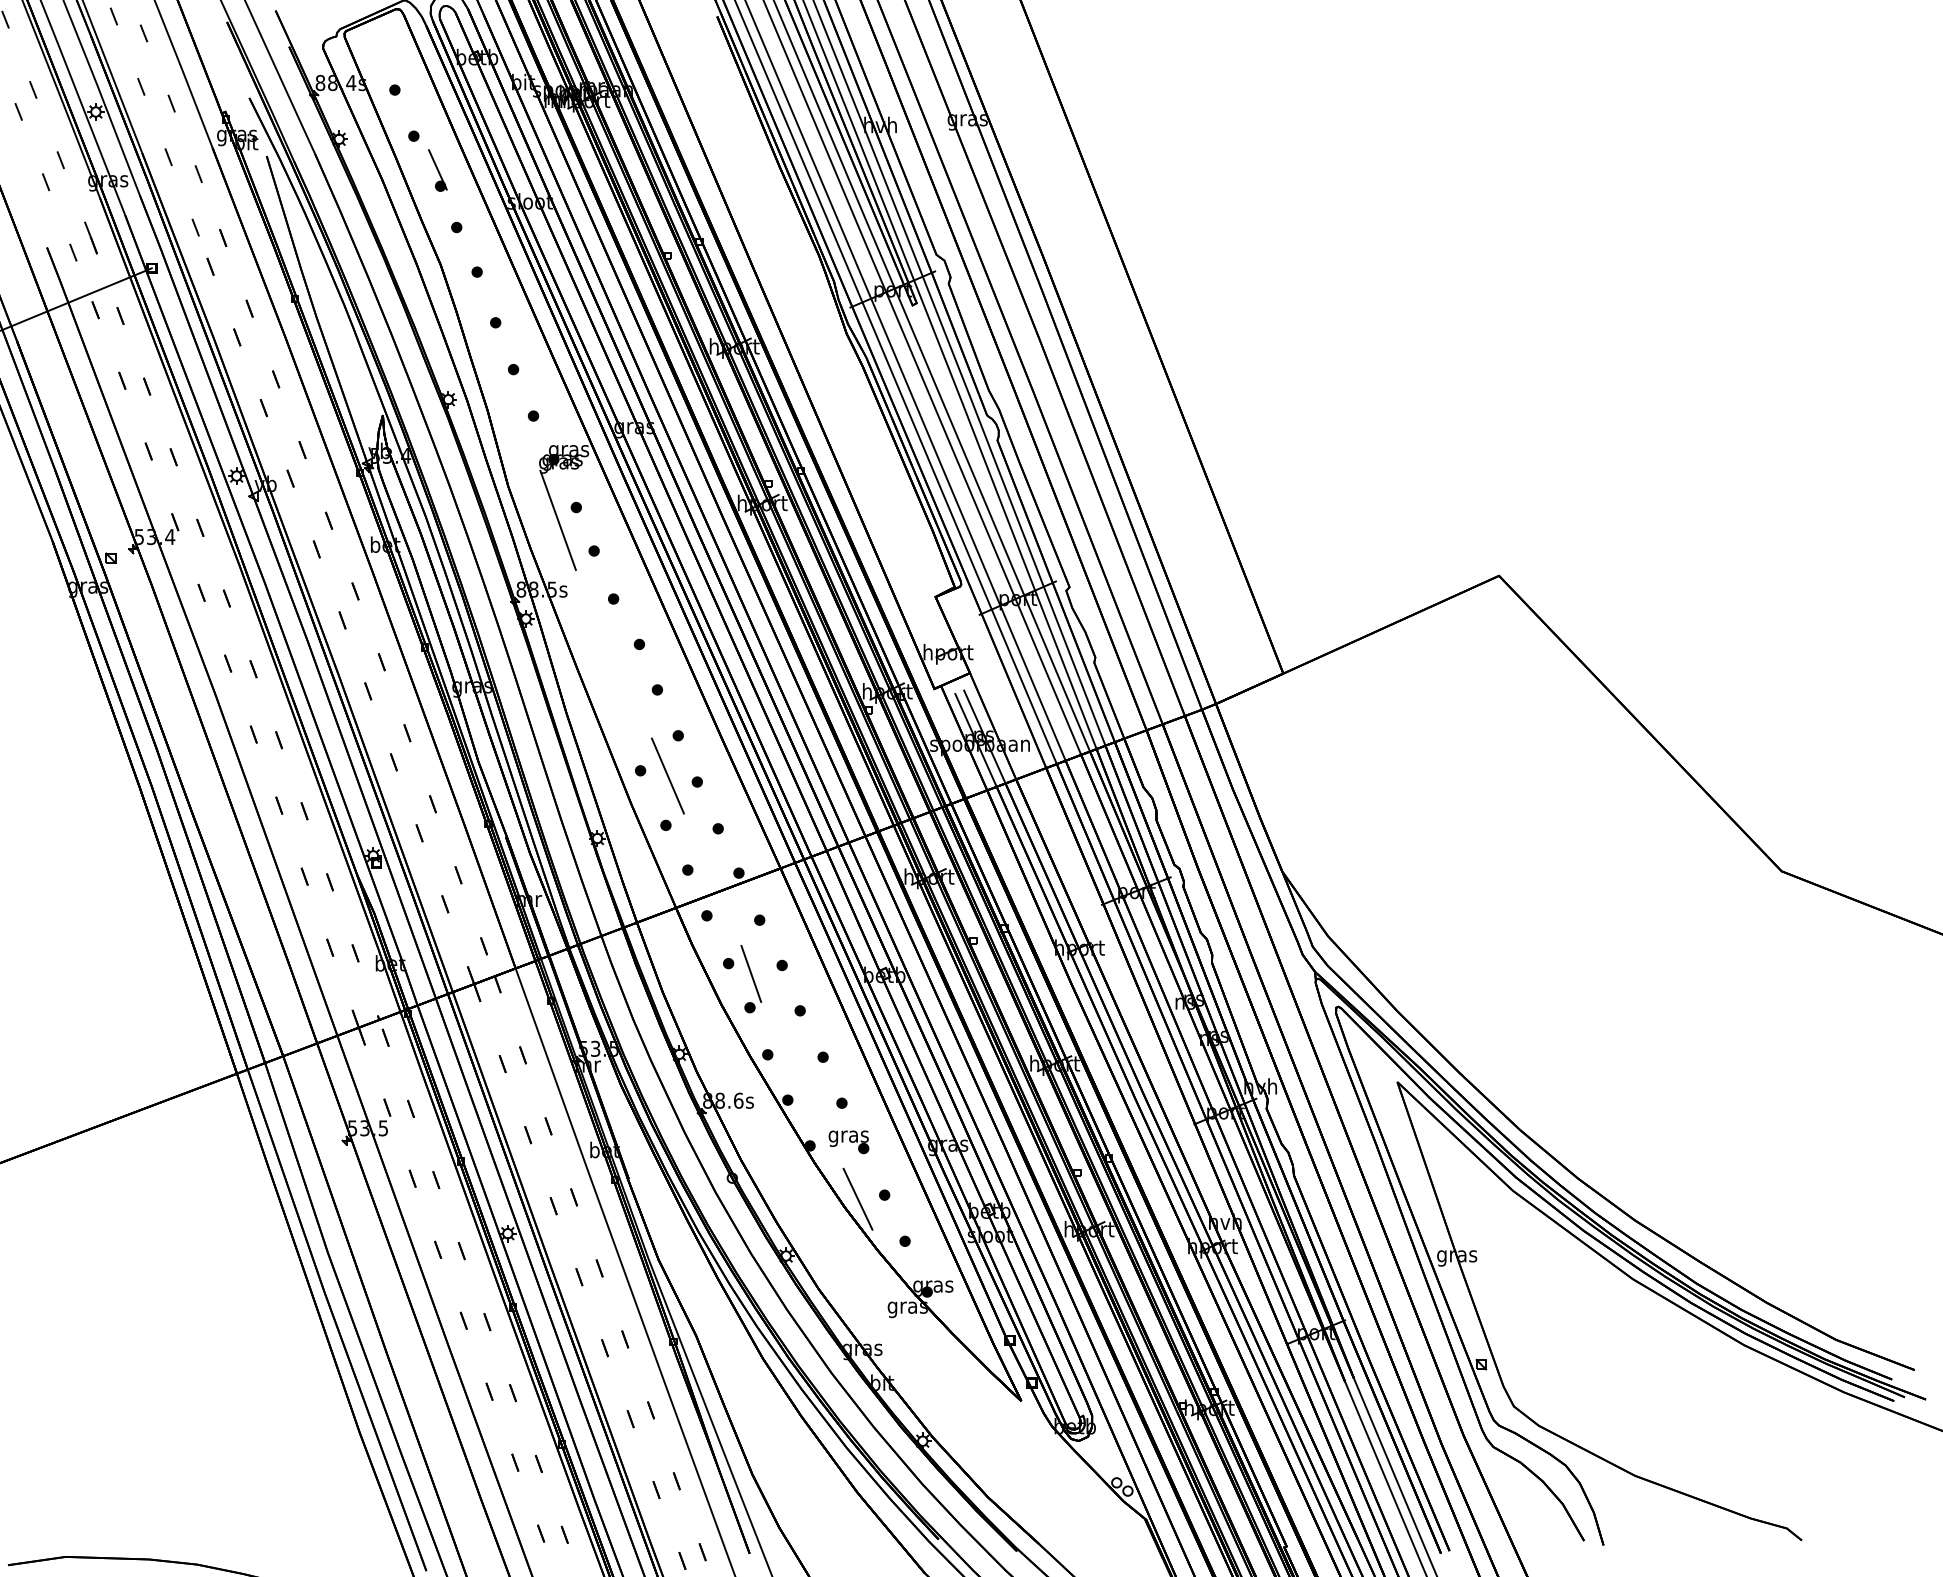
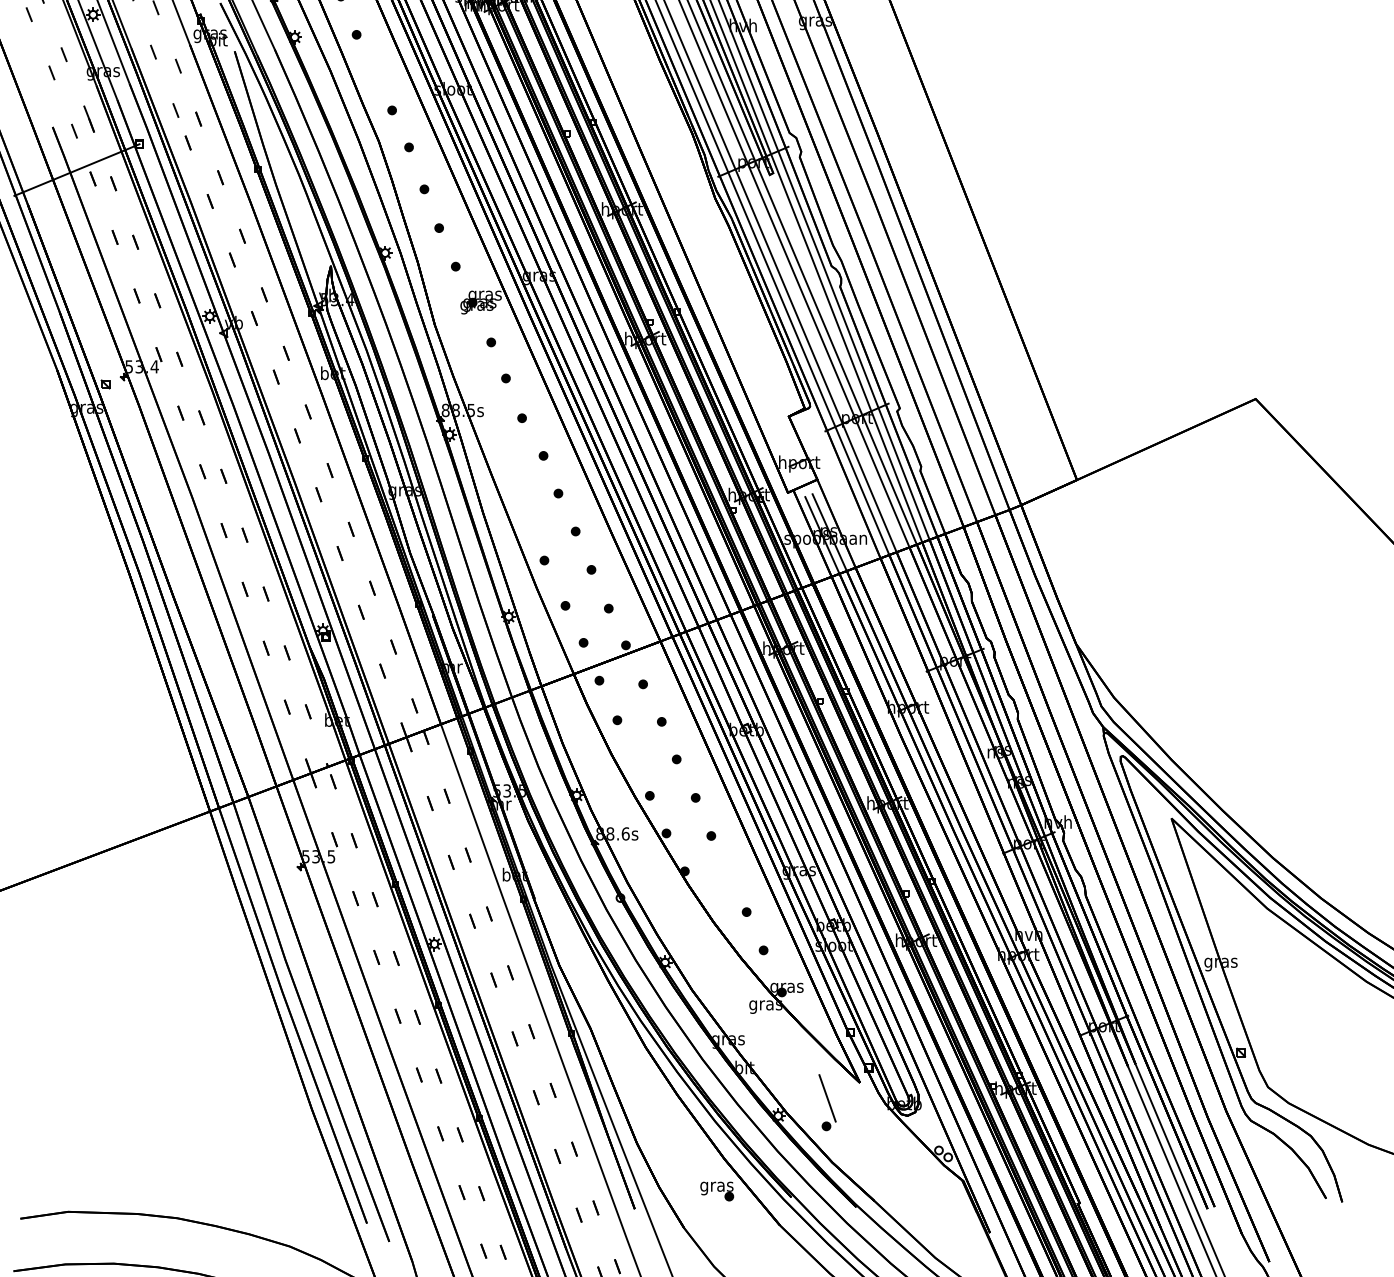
part: (437, 170) -> (376, 63), removed
line: (557, 519) -> (475, 352), removed
line: (667, 775) -> (566, 564), removed
part: (751, 979) -> (827, 1102), moved
part: (848, 1142) -> (716, 1191), moved
line: (857, 1198) -> (724, 914), removed

